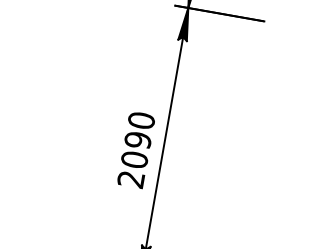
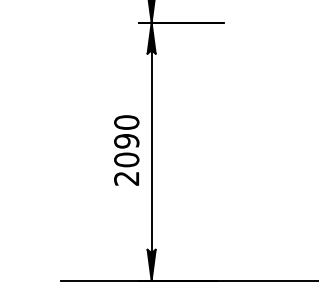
text: (136, 149) -> (126, 150), moved

